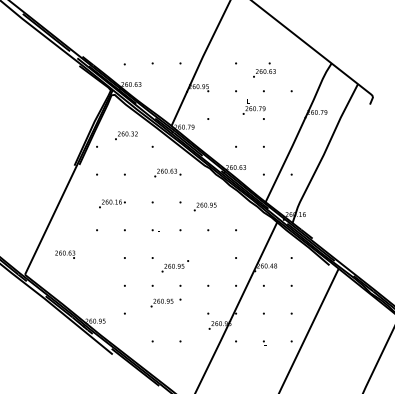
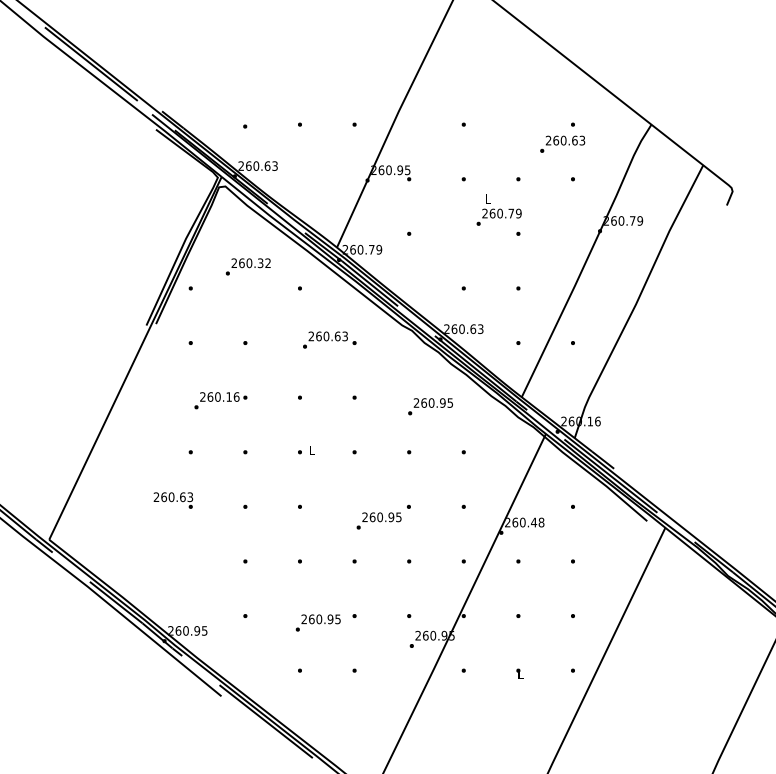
text: (264, 69) -> (562, 136), moved
text: (204, 206) -> (429, 405), moved
text: (65, 254) -> (173, 499), moved
text: (174, 266) -> (382, 517), moved
text: (165, 302) -> (325, 621), moved

